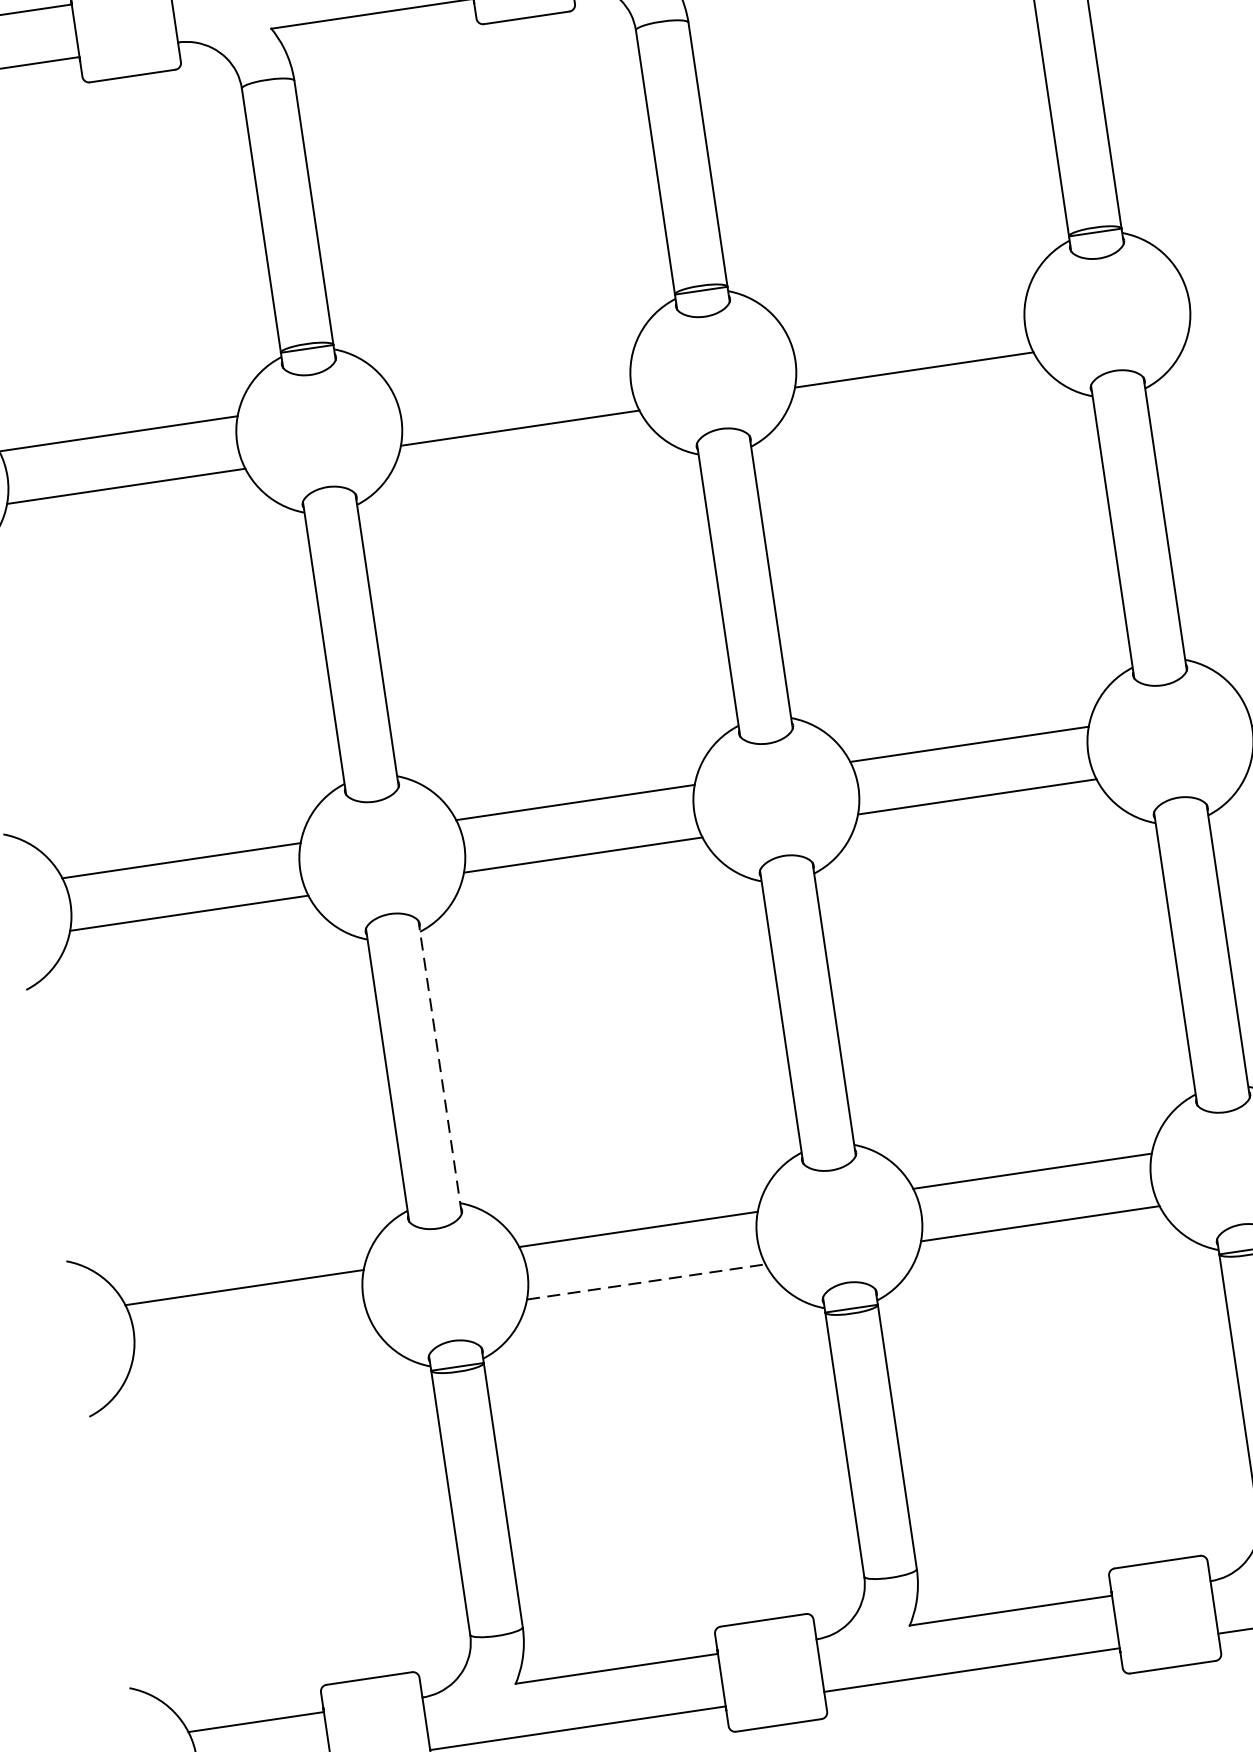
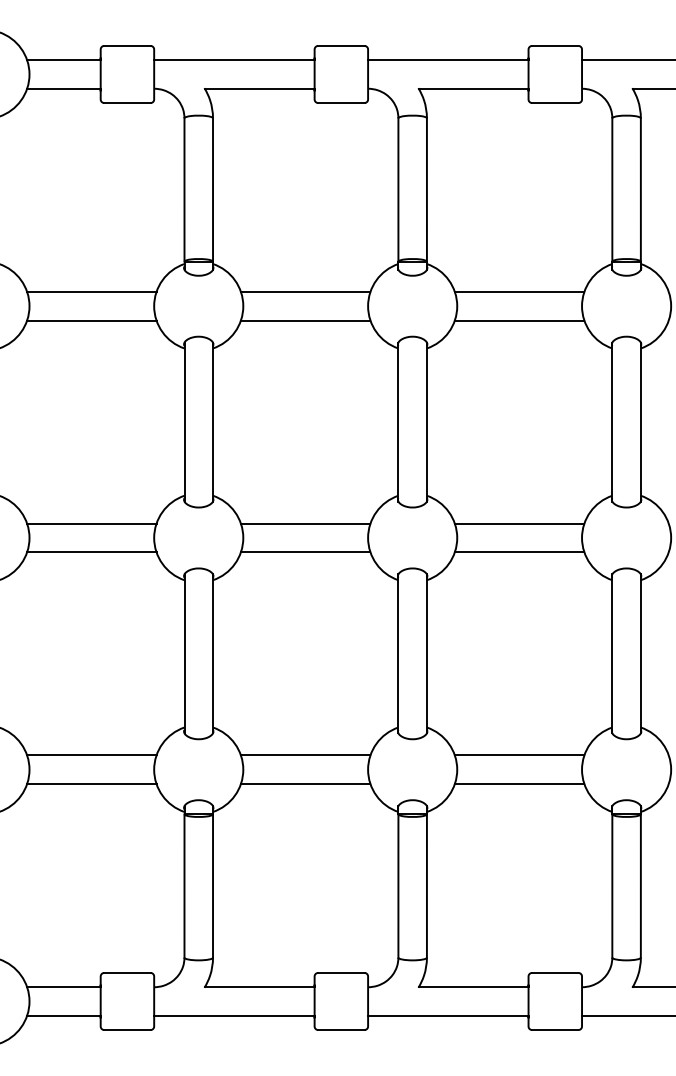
line: (906, 316) -> (519, 291), added
line: (511, 374) -> (305, 291), added
line: (440, 1066) -> (213, 653), dashed -> solid
line: (646, 1282) -> (305, 784), dashed -> solid
line: (251, 1341) -> (91, 784), added

